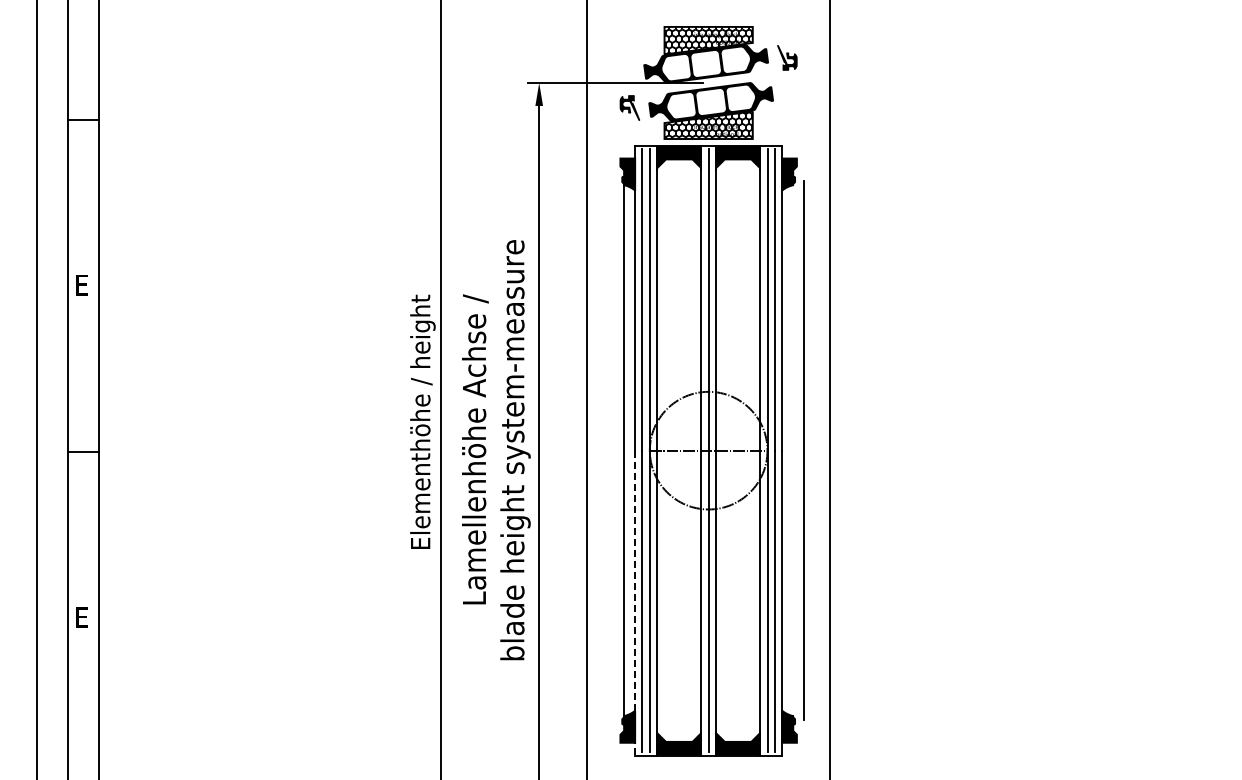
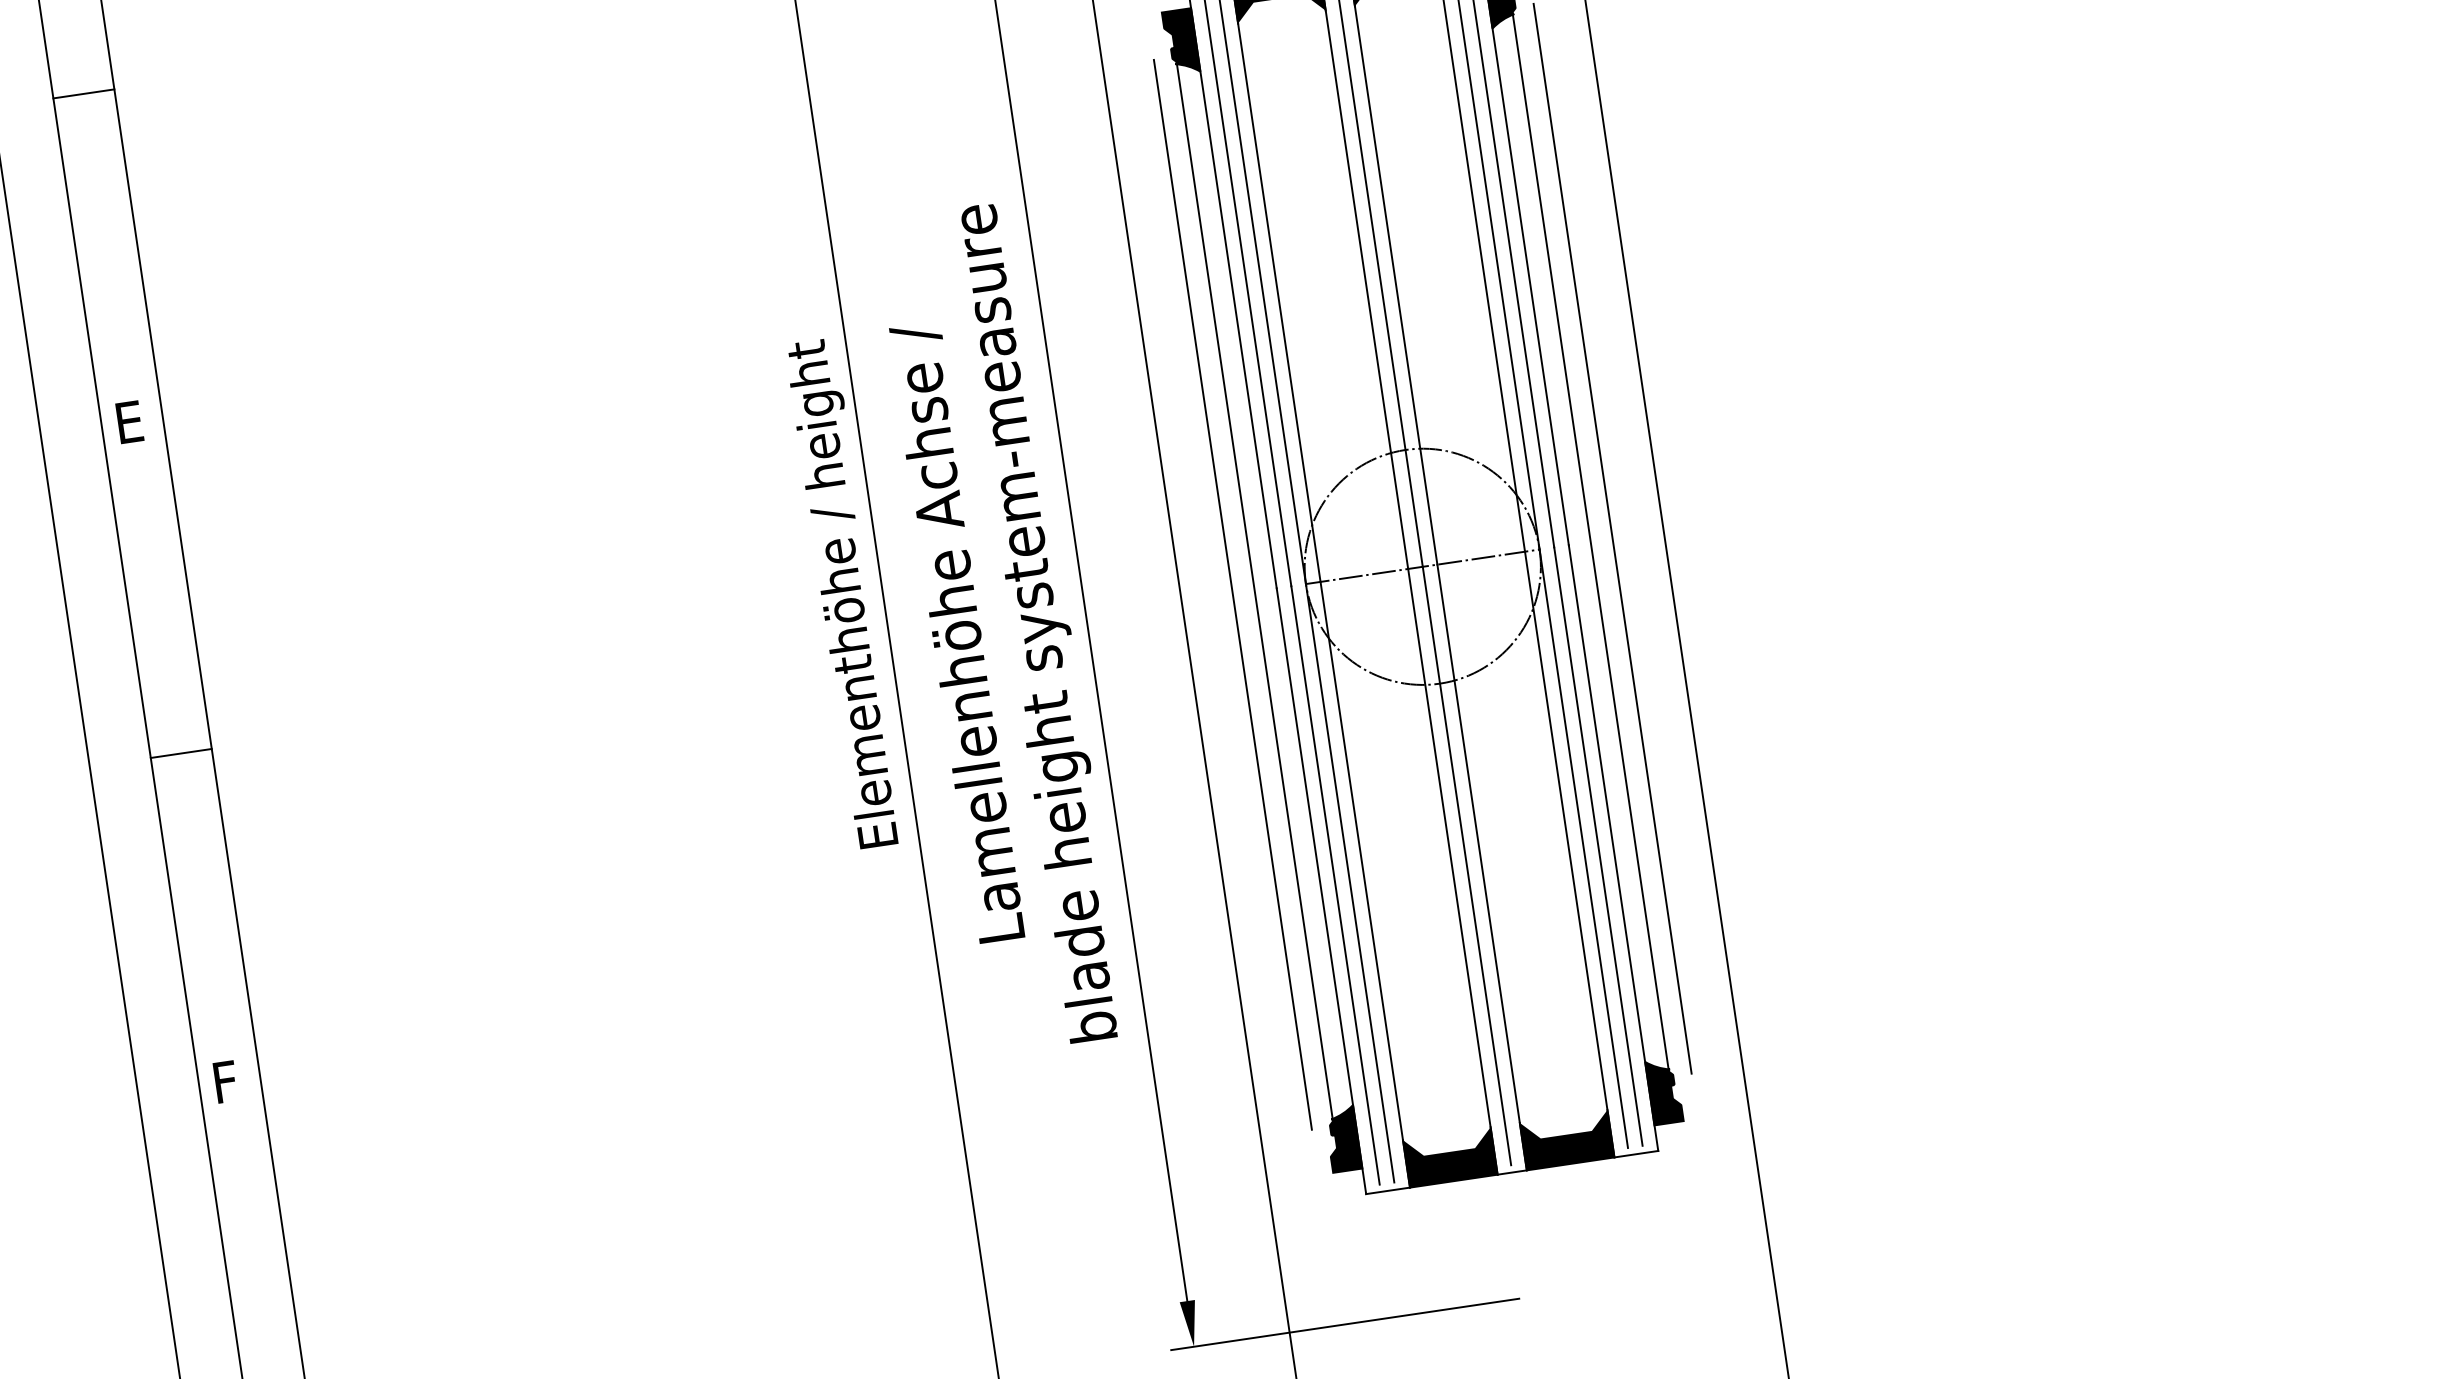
line: (613, 450) -> (1233, 594), added
line: (793, 450) -> (1591, 541), added
line: (635, 603) -> (1322, 891), dashed -> solid
text: (83, 617) -> (230, 1081), E -> F

